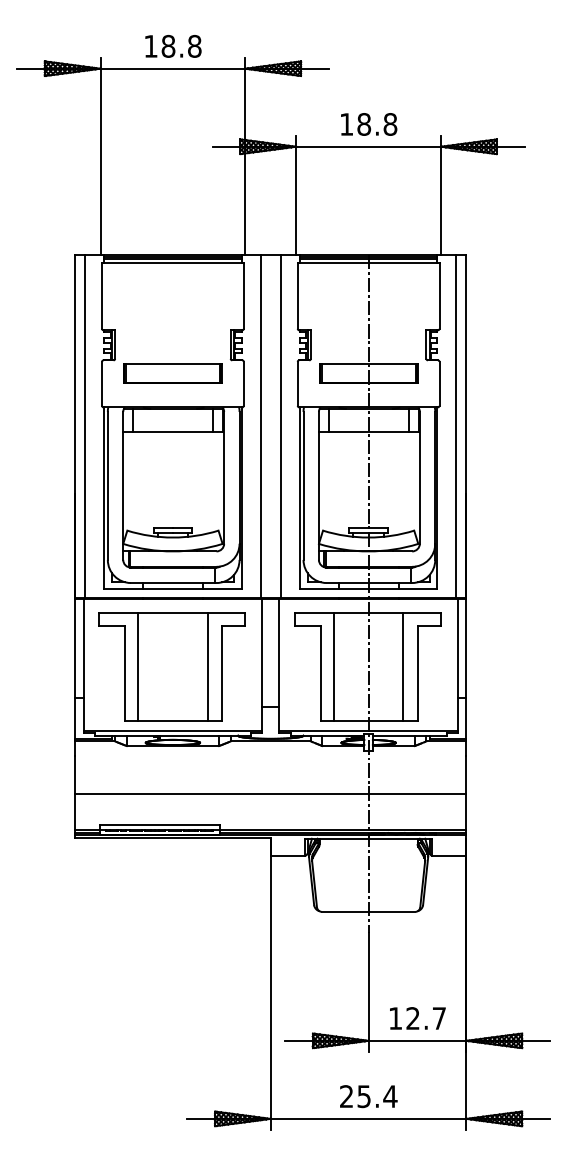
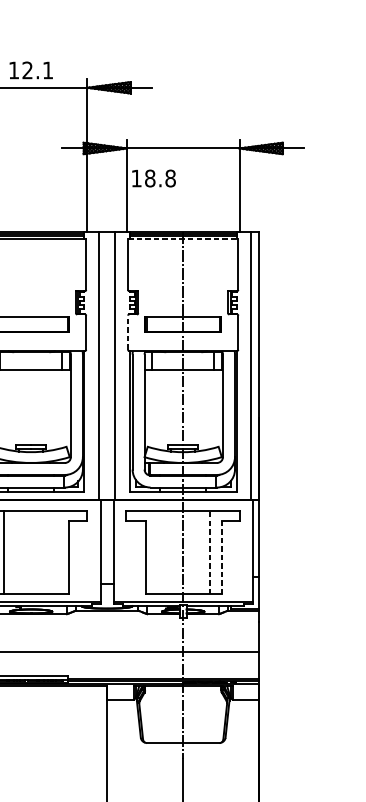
text: (181, 45) -> (37, 69), 18.8 -> 12.1
text: (369, 124) -> (154, 178), moved
line: (368, 263) -> (183, 239), solid -> dashed
line: (297, 383) -> (127, 332), solid -> dashed
line: (207, 666) -> (57, 552), removed
line: (333, 666) -> (155, 552), removed
line: (403, 667) -> (210, 553), solid -> dashed
line: (417, 672) -> (221, 557), solid -> dashed

